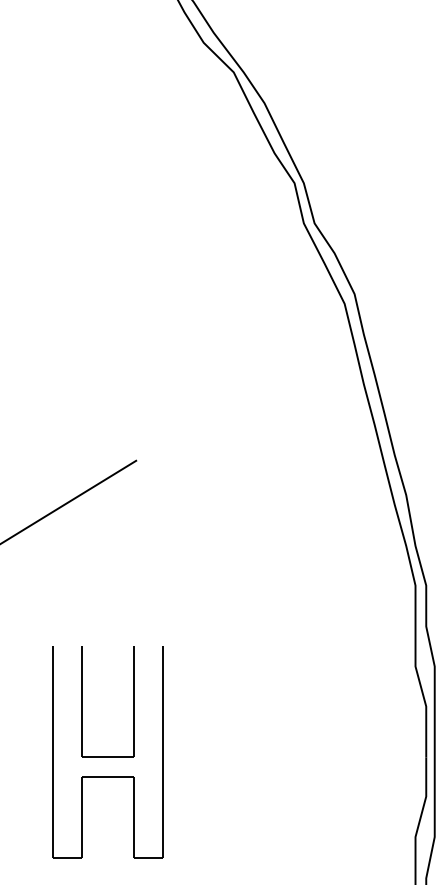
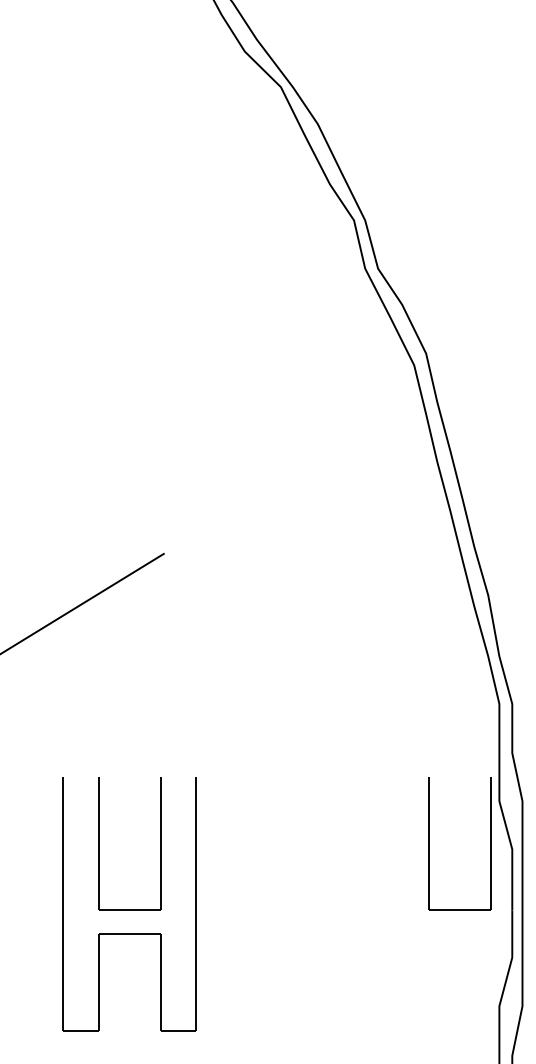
part: (357, 701) -> (429, 843), added

